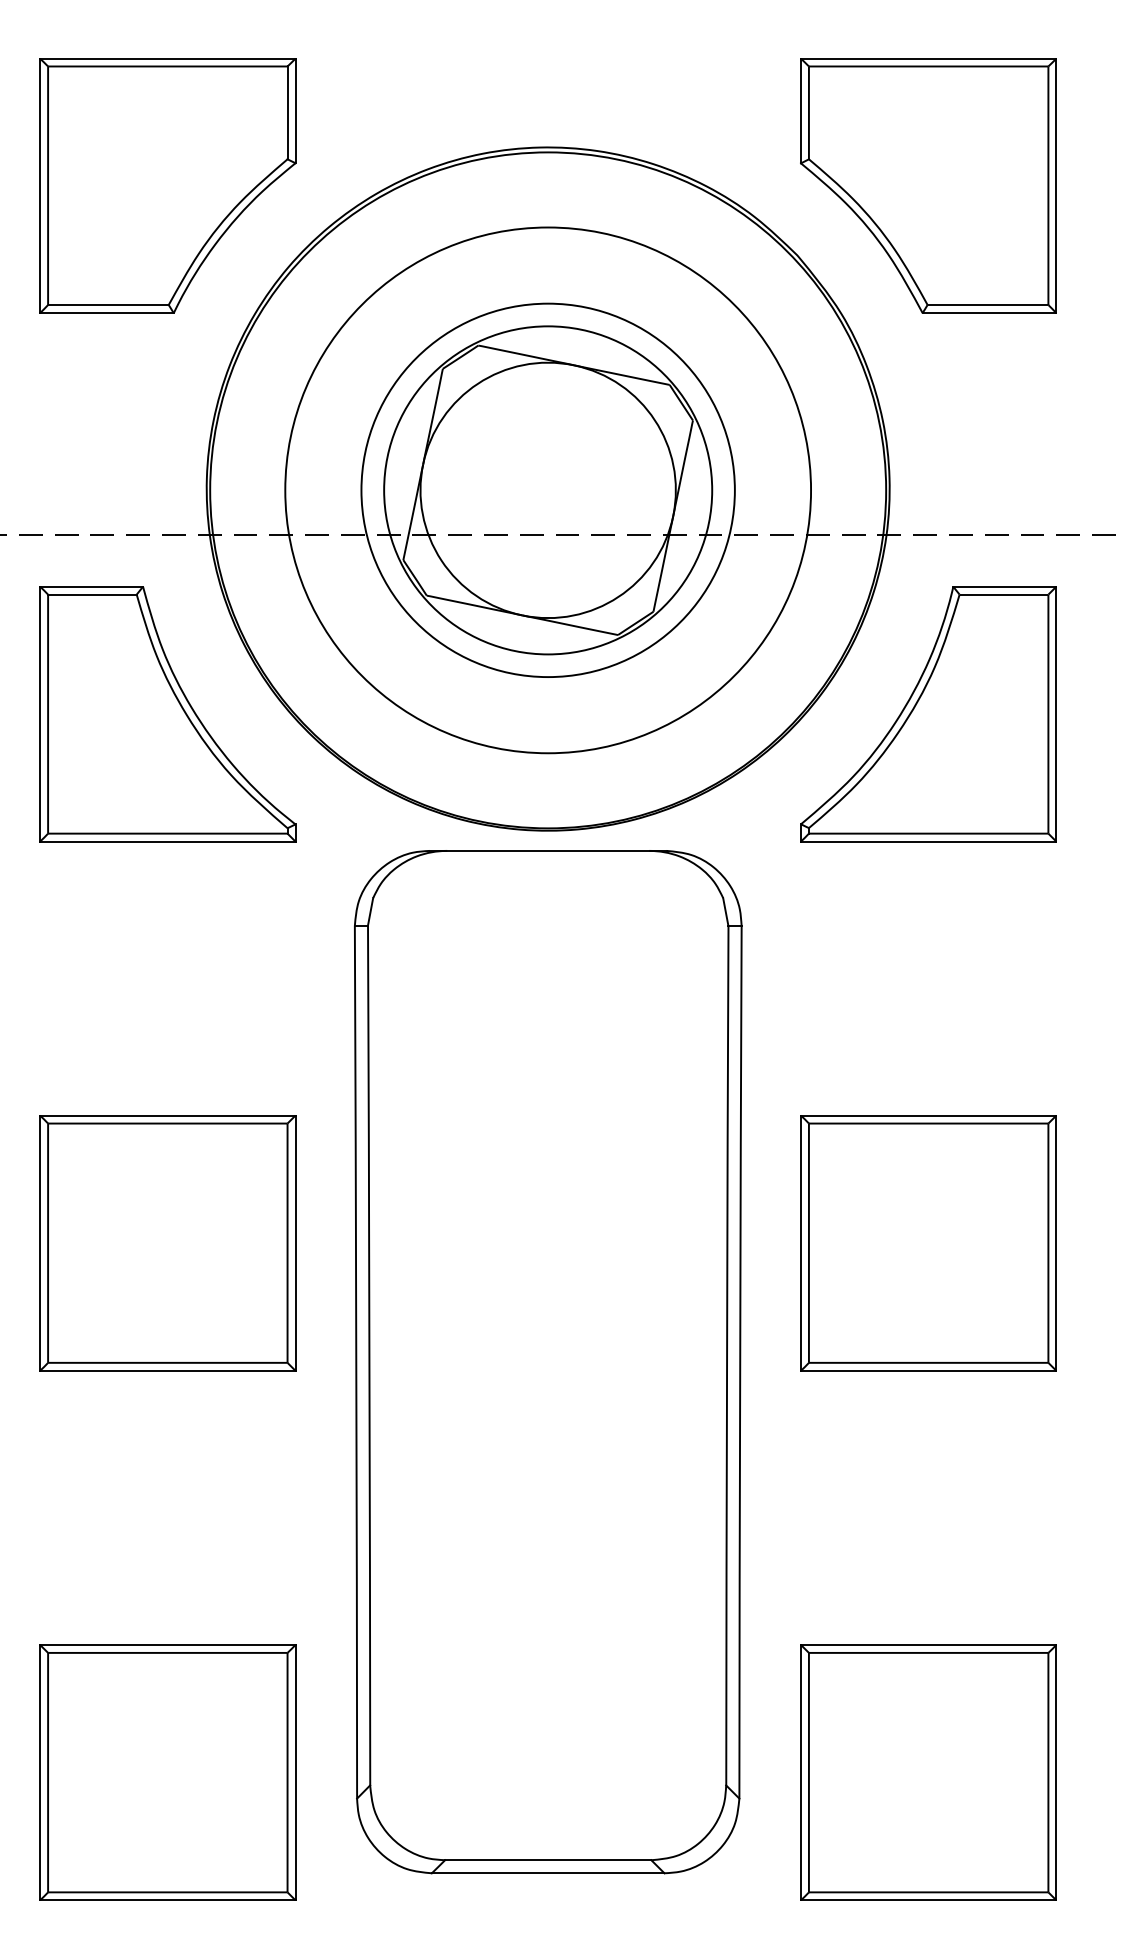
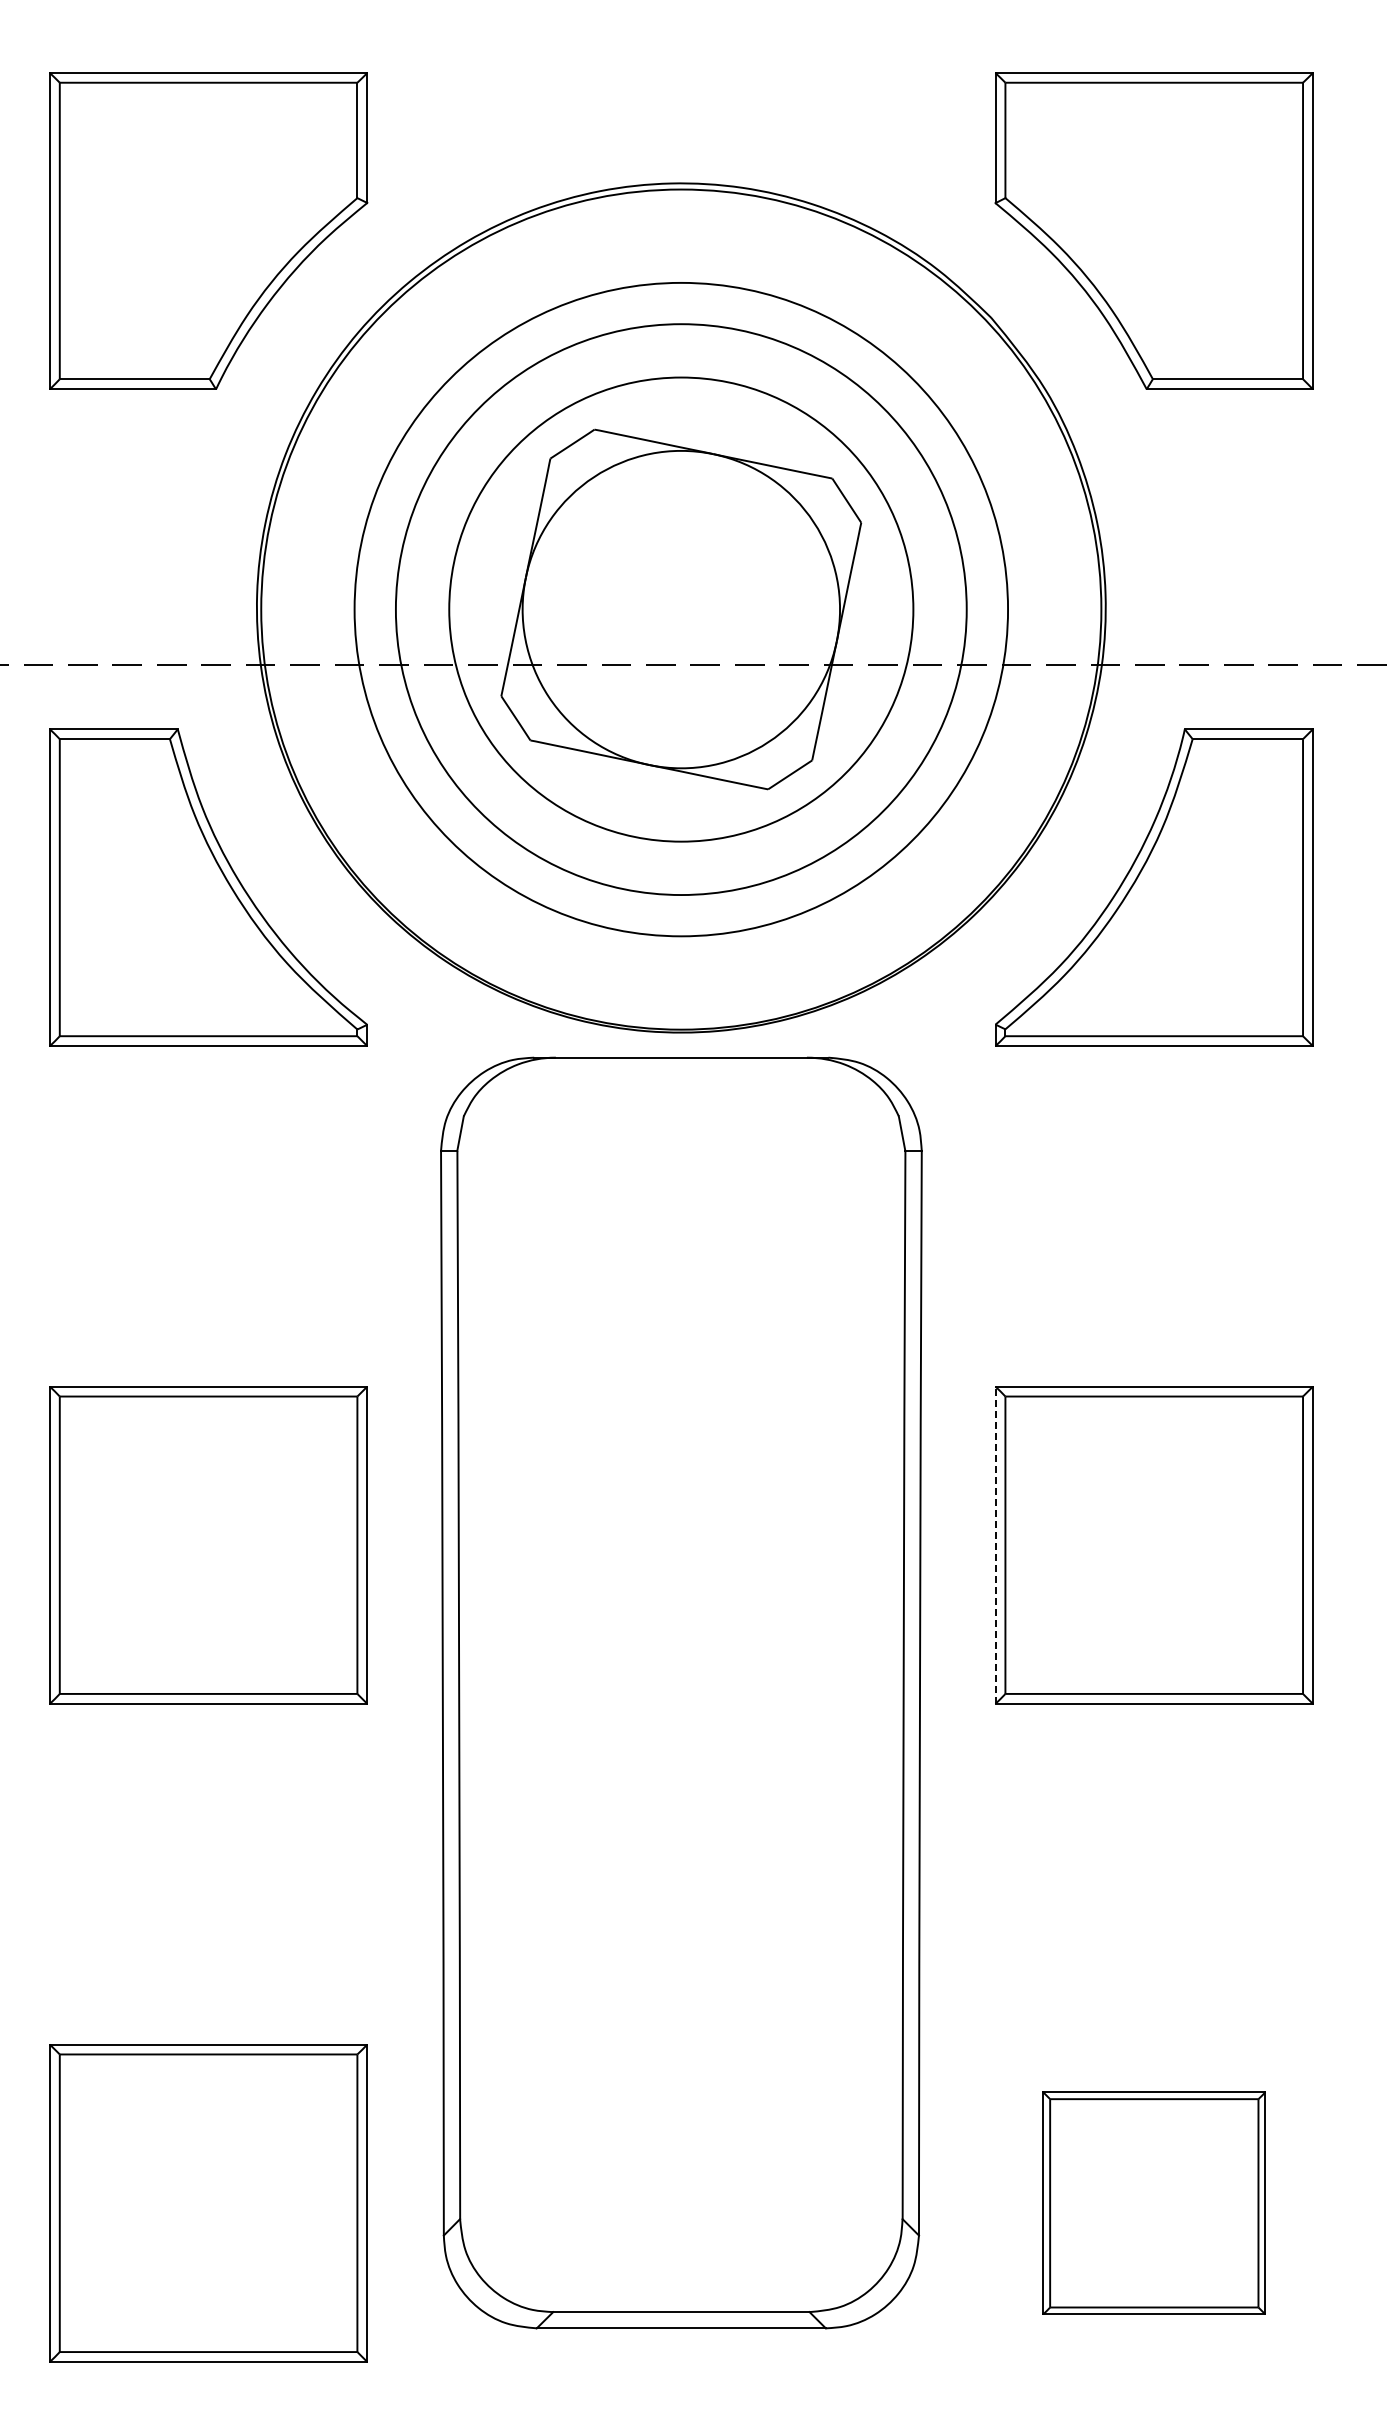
circle: (548, 490) -> (681, 609), size x1.4
line: (800, 1243) -> (995, 1545), solid -> dashed
part: (928, 1772) -> (1154, 2203), size x0.7

